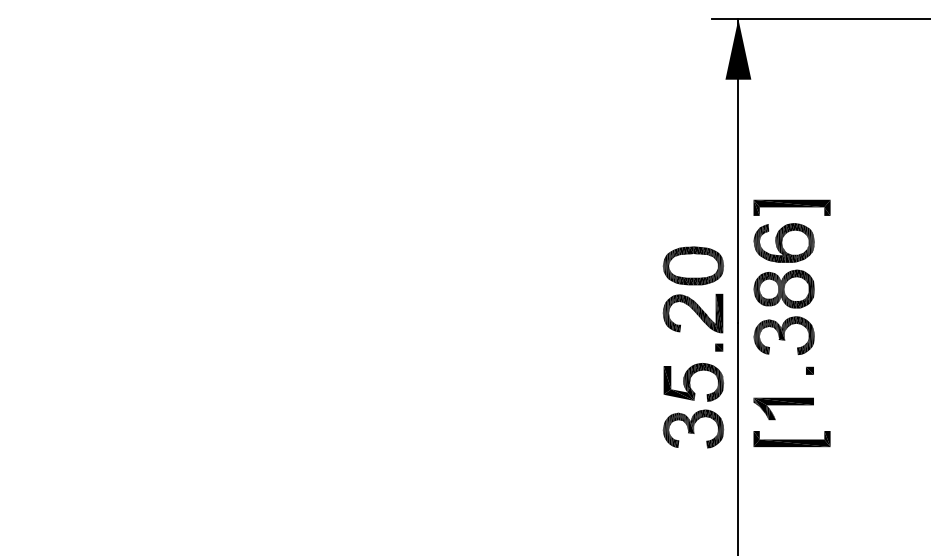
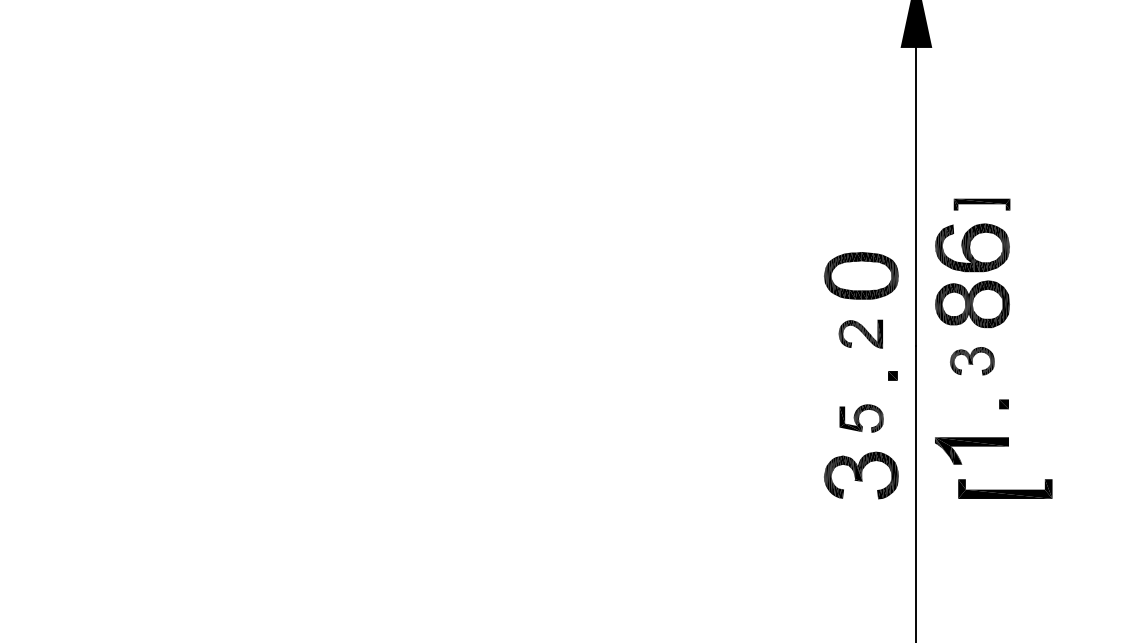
part: (791, 207) -> (981, 204), size x0.6
part: (692, 313) -> (860, 334), size x0.6
part: (783, 335) -> (971, 361), size x0.6
part: (693, 382) -> (861, 418), size x0.6
part: (791, 439) -> (1004, 489), moved

